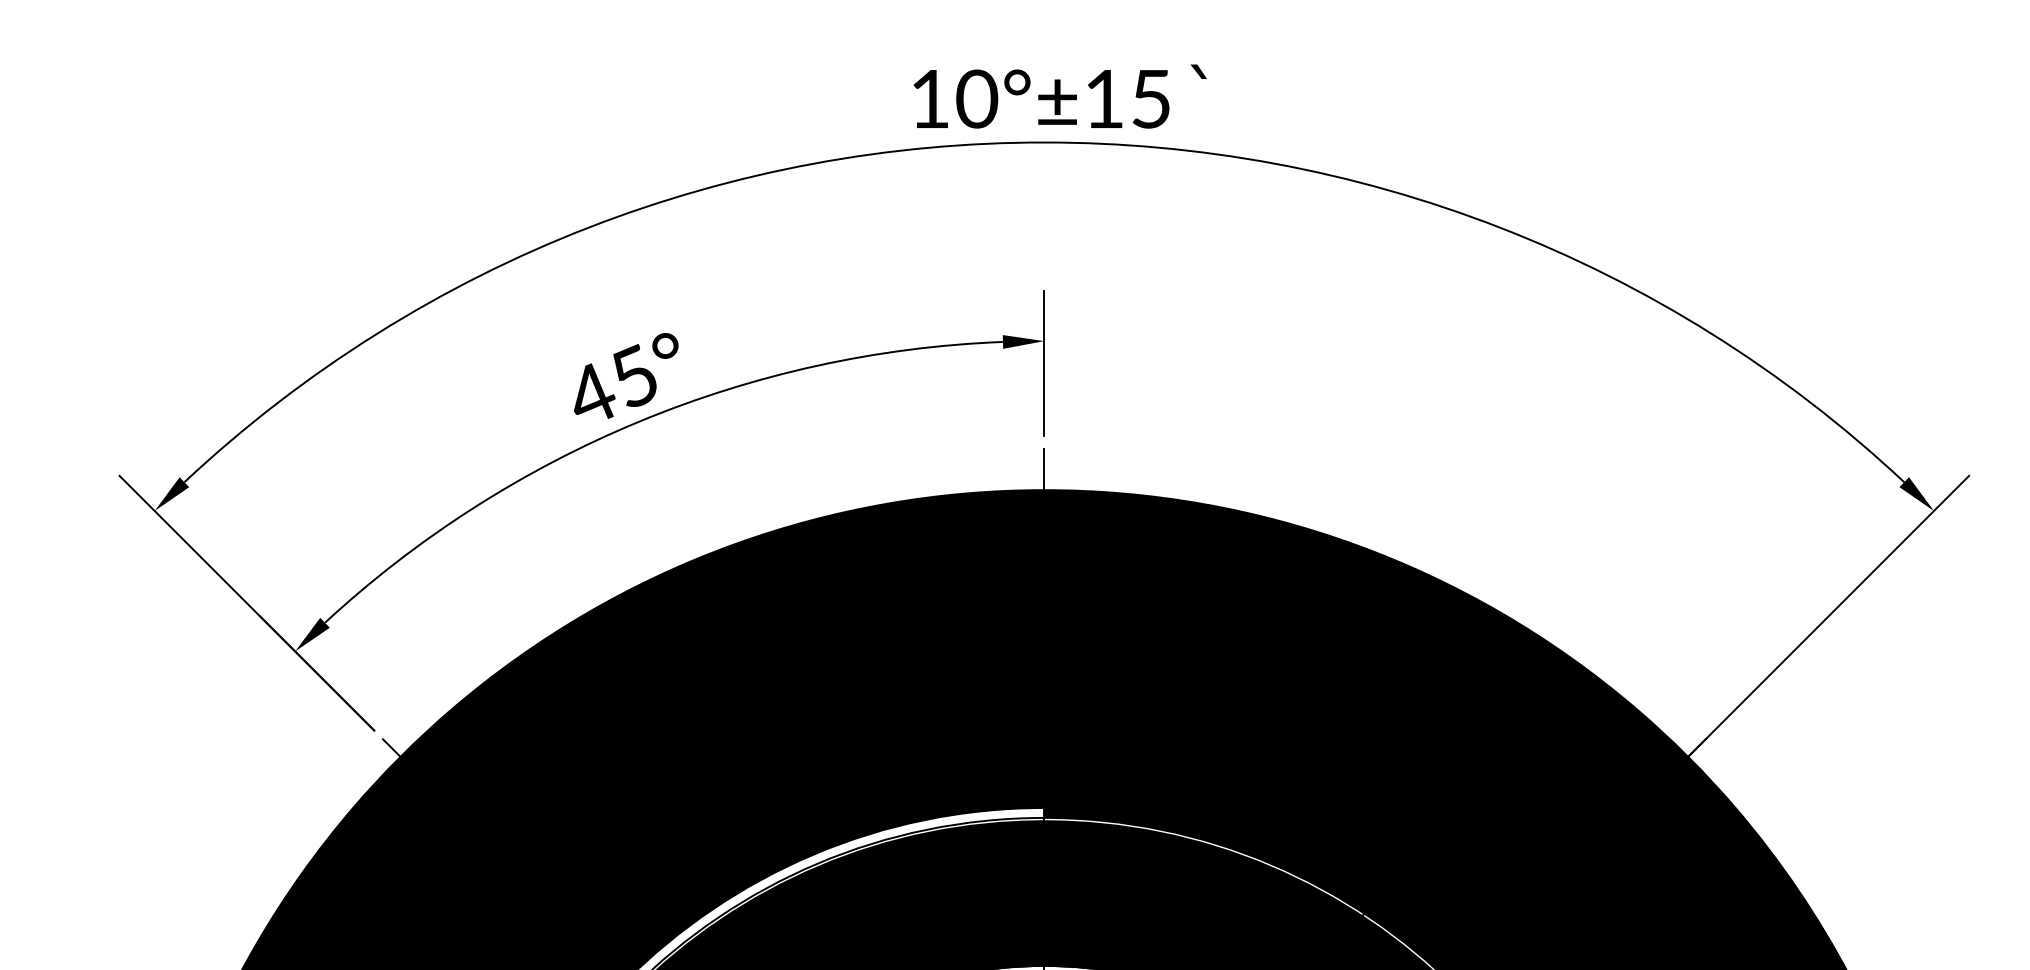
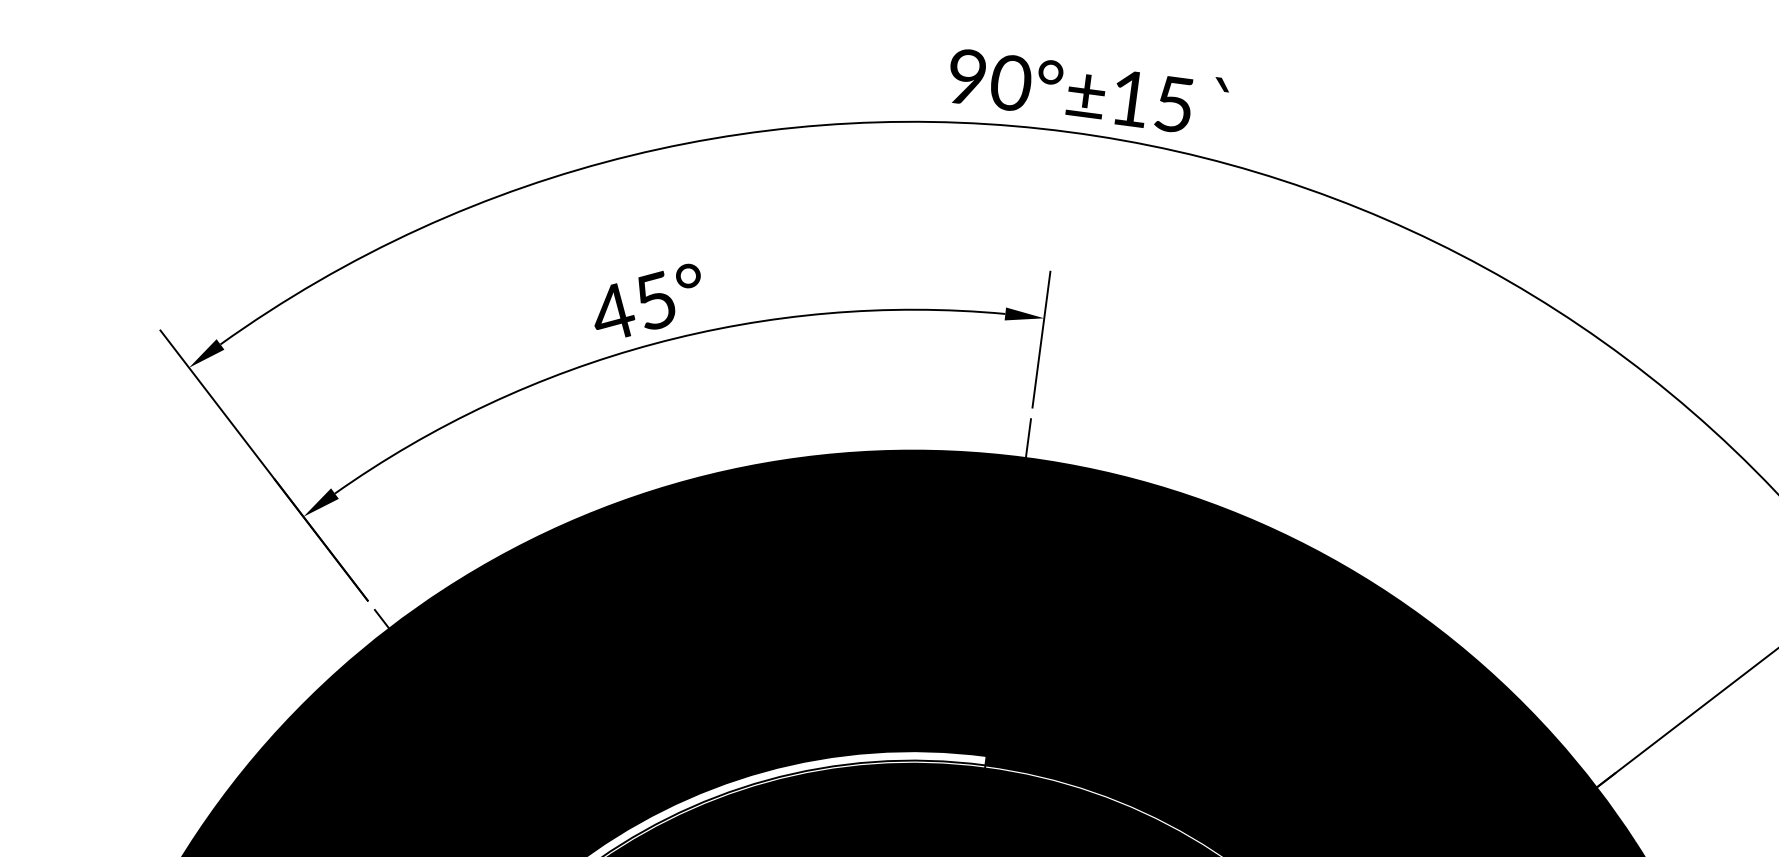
text: (929, 98) -> (966, 76), 10°±15 -> 90°±15

